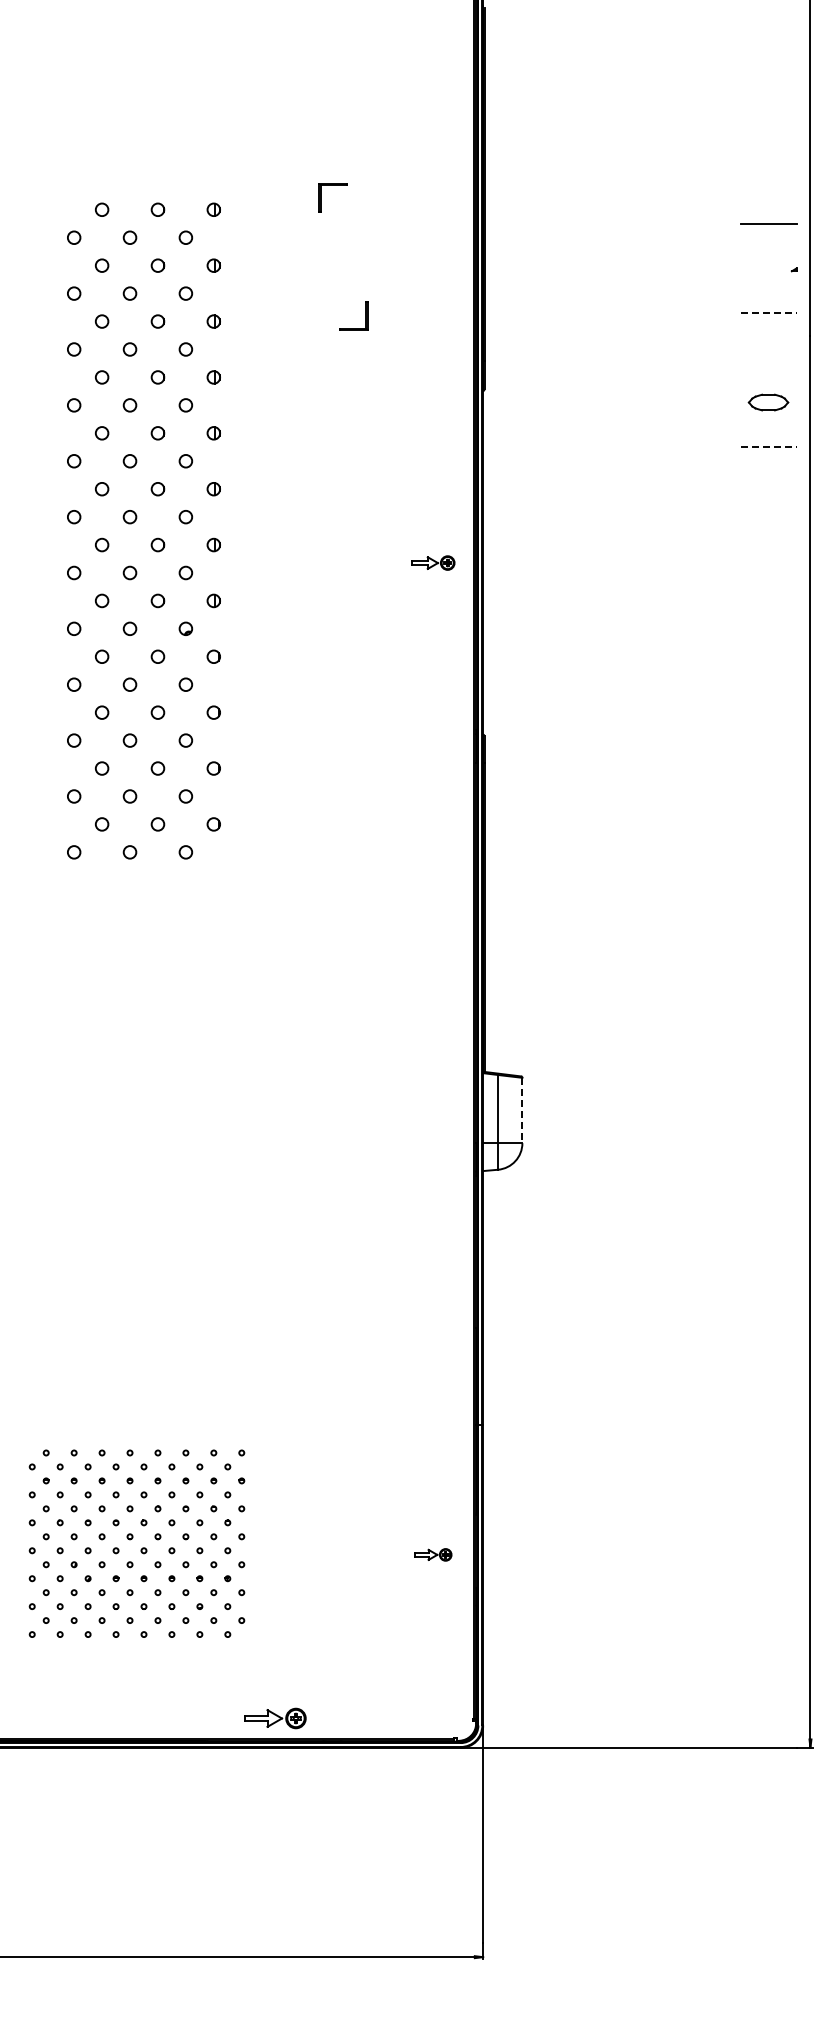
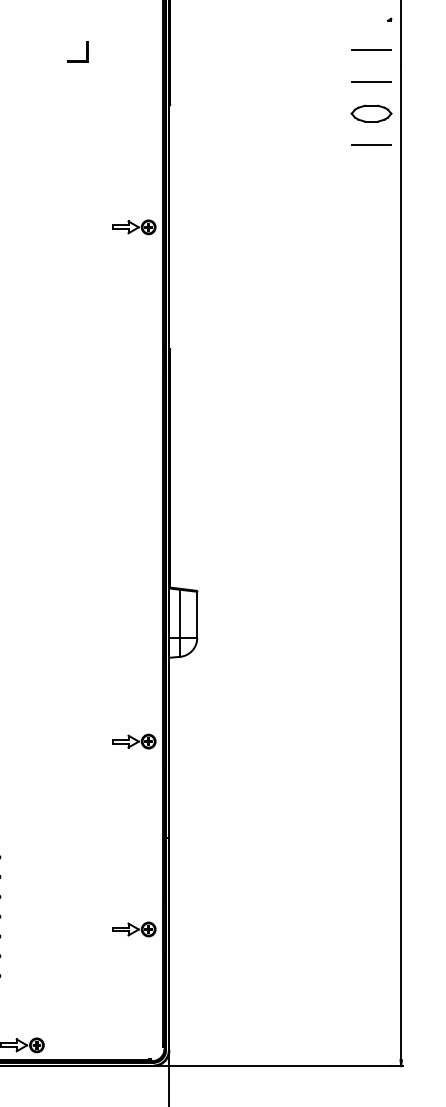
line: (768, 313) -> (371, 50), dashed -> solid
line: (768, 357) -> (371, 81), added
part: (768, 402) -> (371, 113), size x1.43
line: (768, 447) -> (371, 145), dashed -> solid
part: (433, 562) -> (134, 226), size x1.43
line: (522, 1110) -> (197, 614), dashed -> solid
part: (433, 1289) -> (134, 741), added
part: (433, 1554) -> (134, 929), size x1.67

